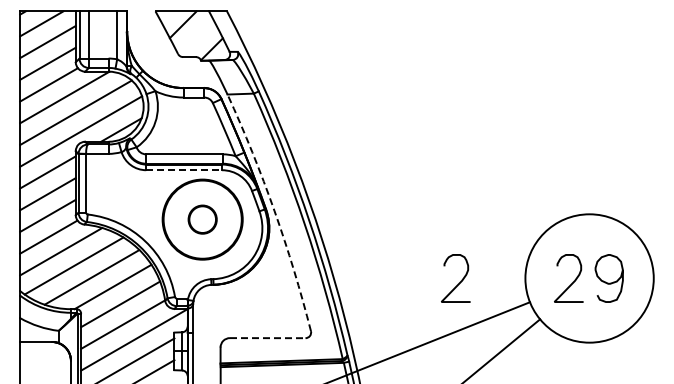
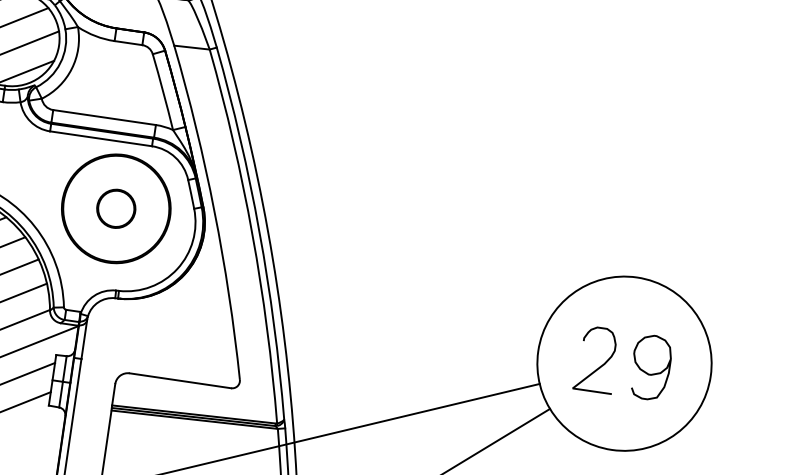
line: (184, 170) -> (101, 139), dashed -> solid
arc: (274, 211) -> (214, 211), dashed -> solid
curve: (459, 282) -> (448, 343), removed
line: (267, 338) -> (180, 381), dashed -> solid

